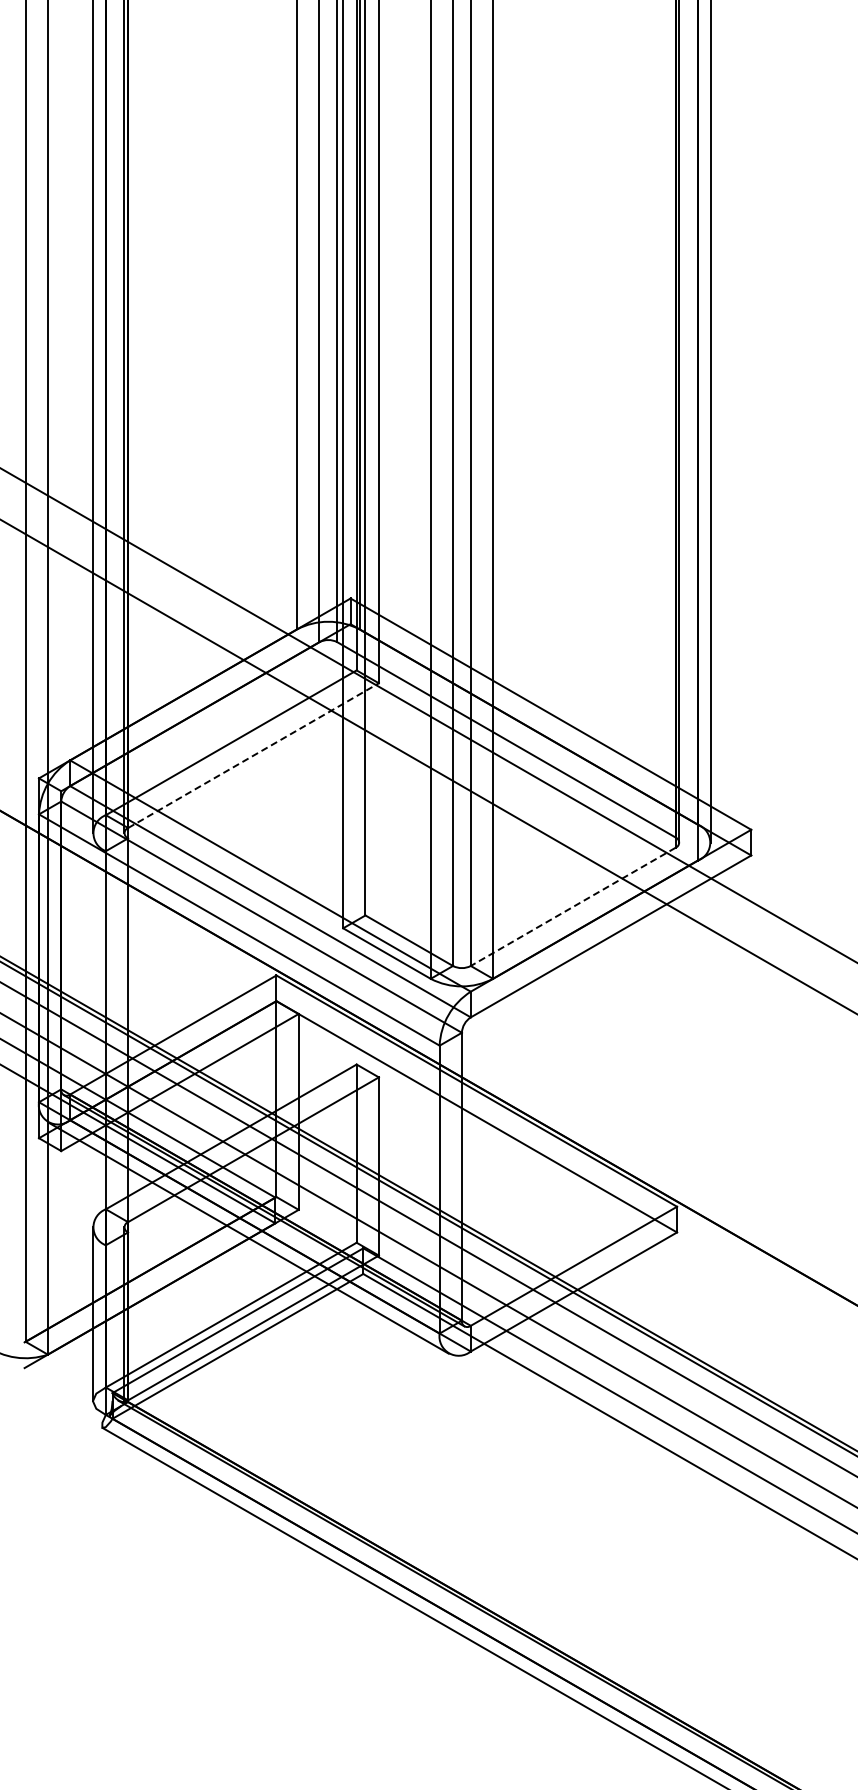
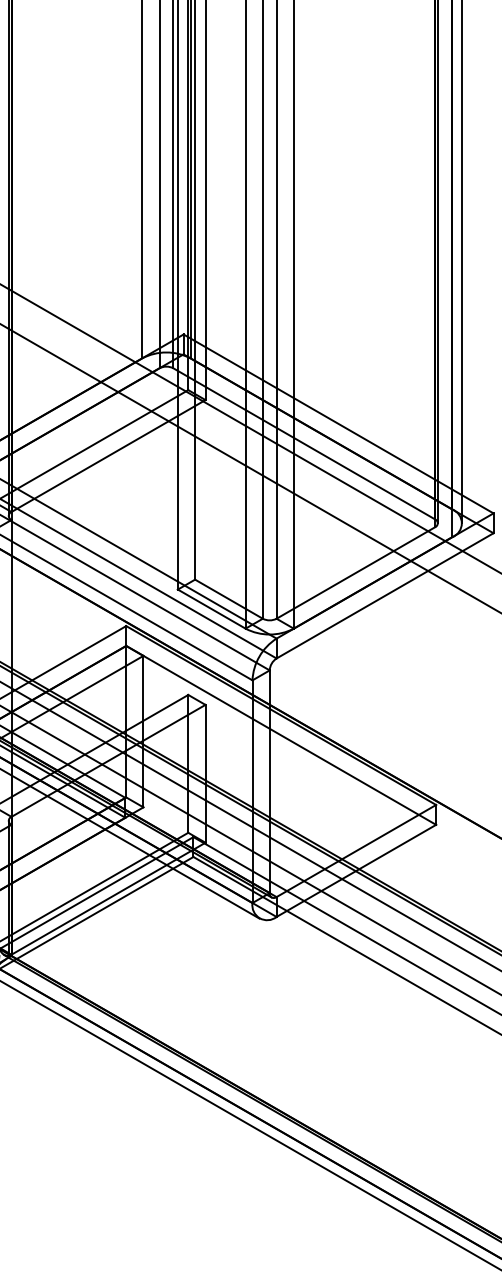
line: (253, 755) -> (108, 455), dashed -> solid
line: (572, 907) -> (355, 573), dashed -> solid

